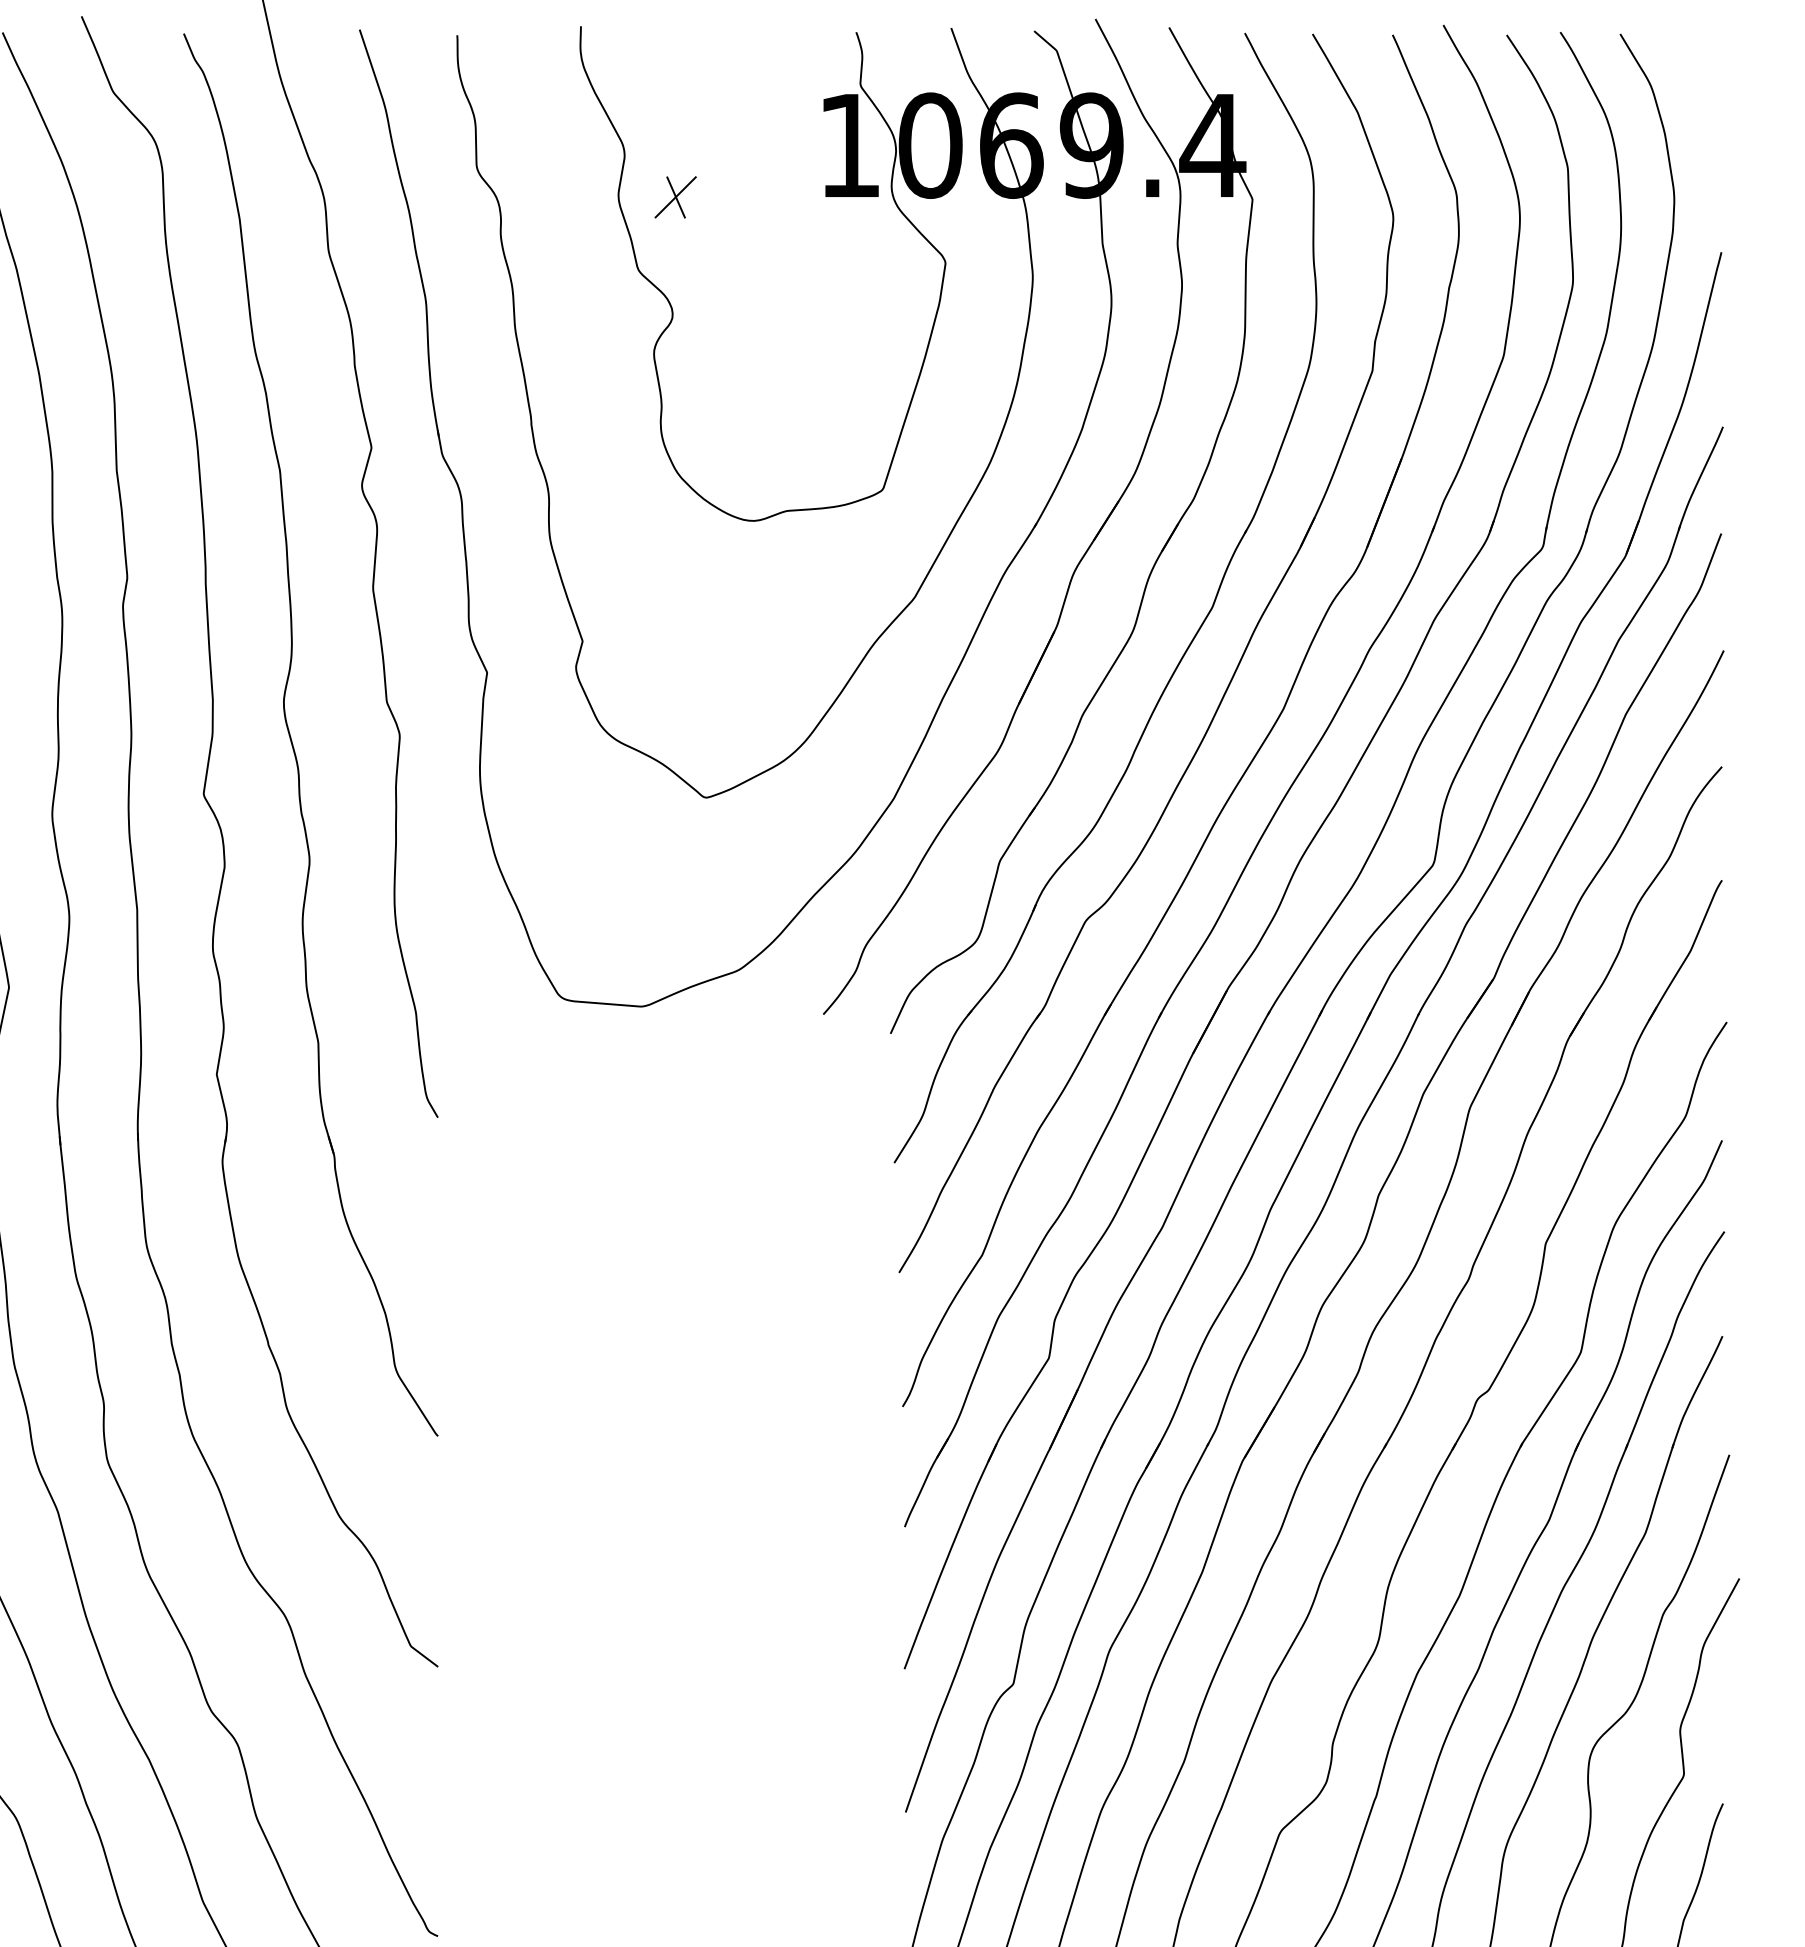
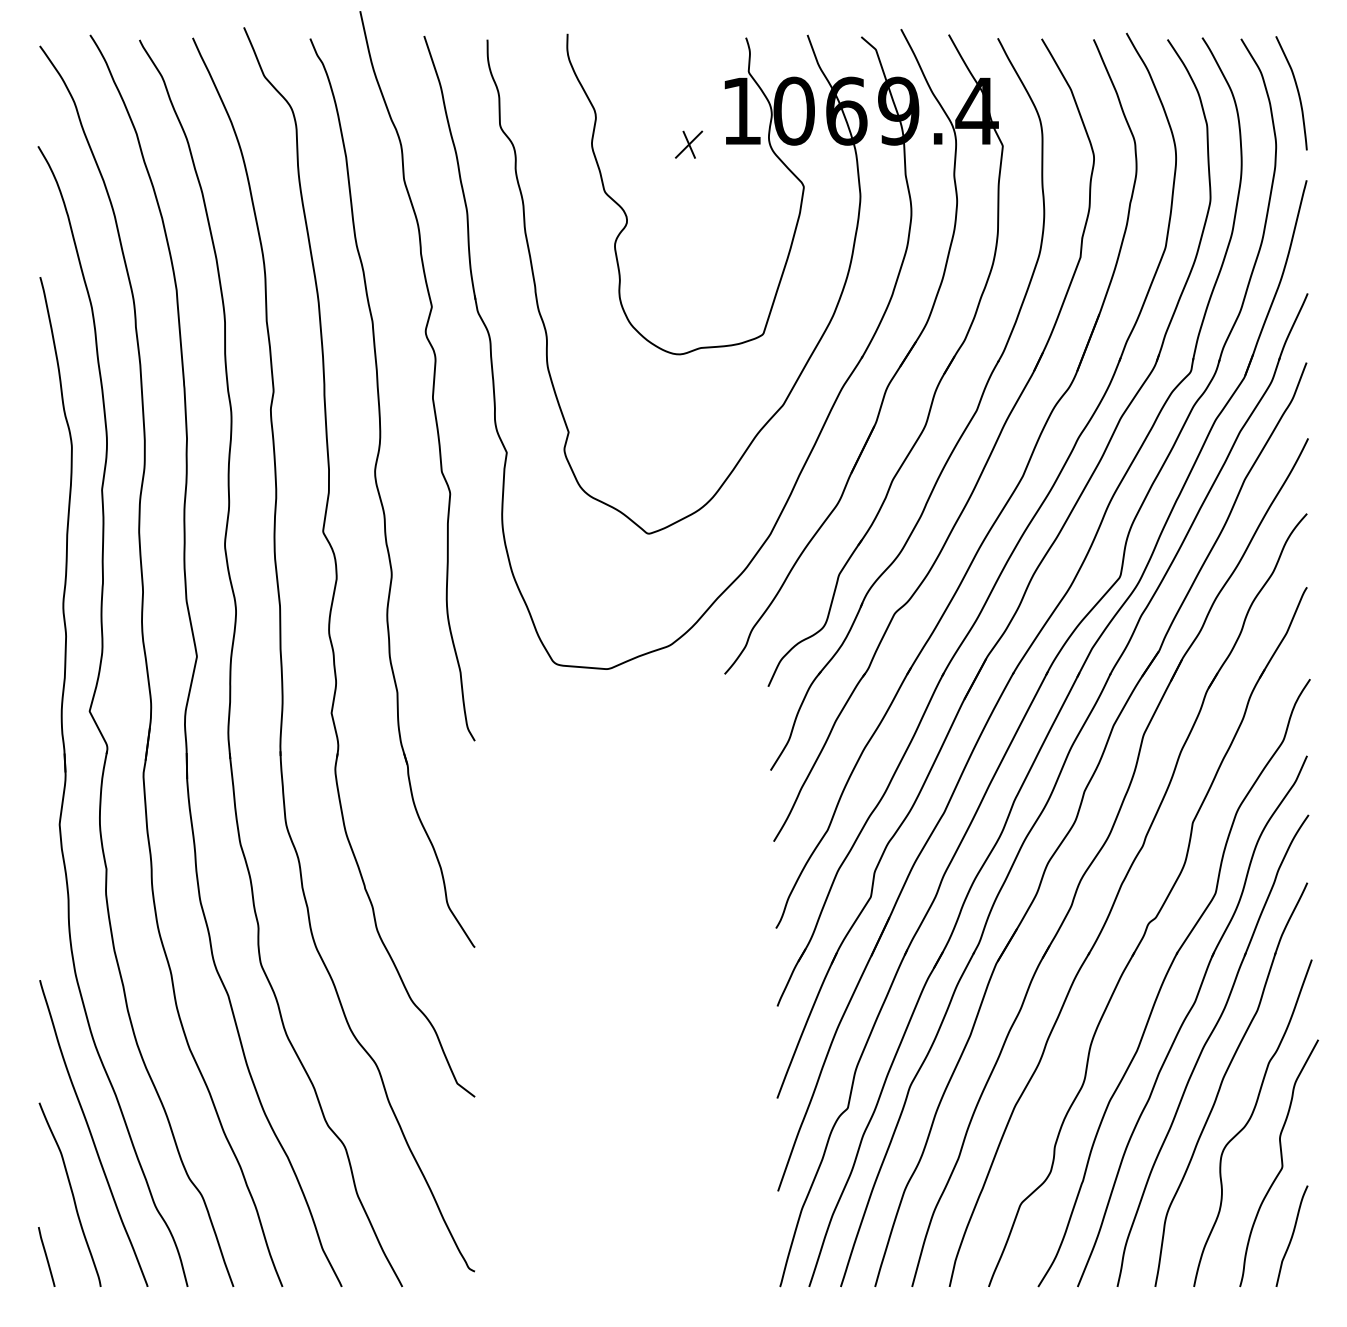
curve: (1707, 118) -> (1297, 93), added
part: (676, 197) -> (689, 144), moved

